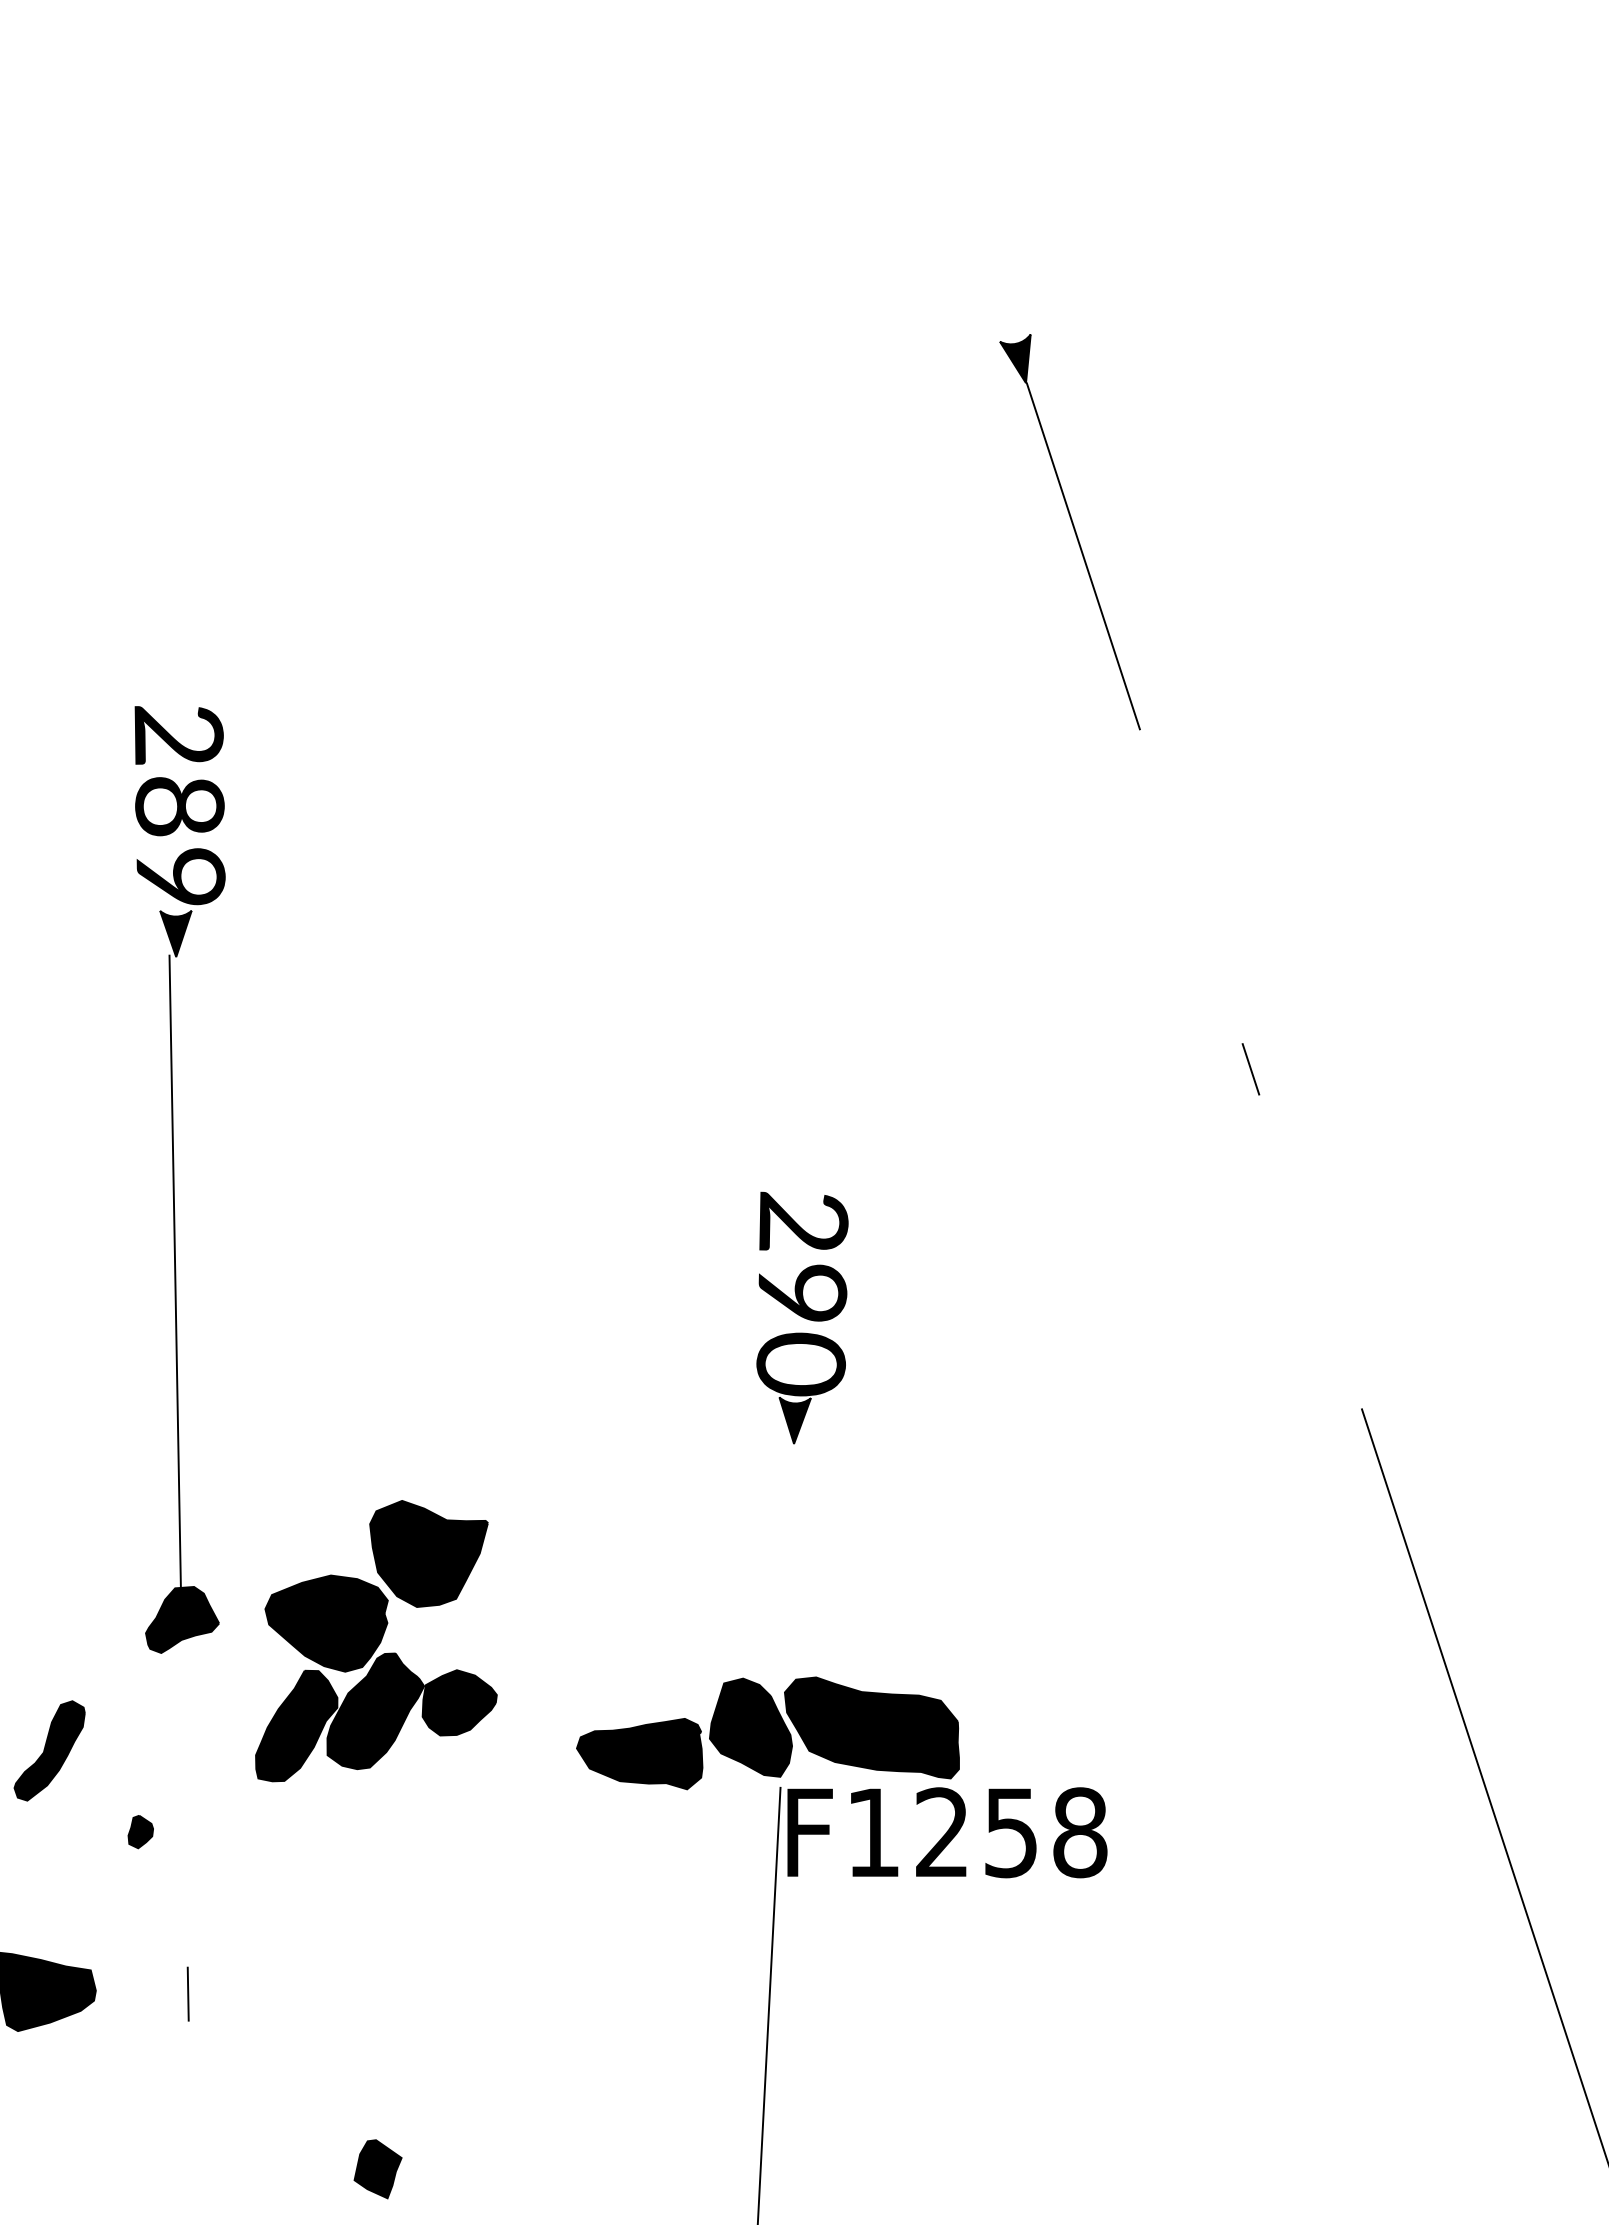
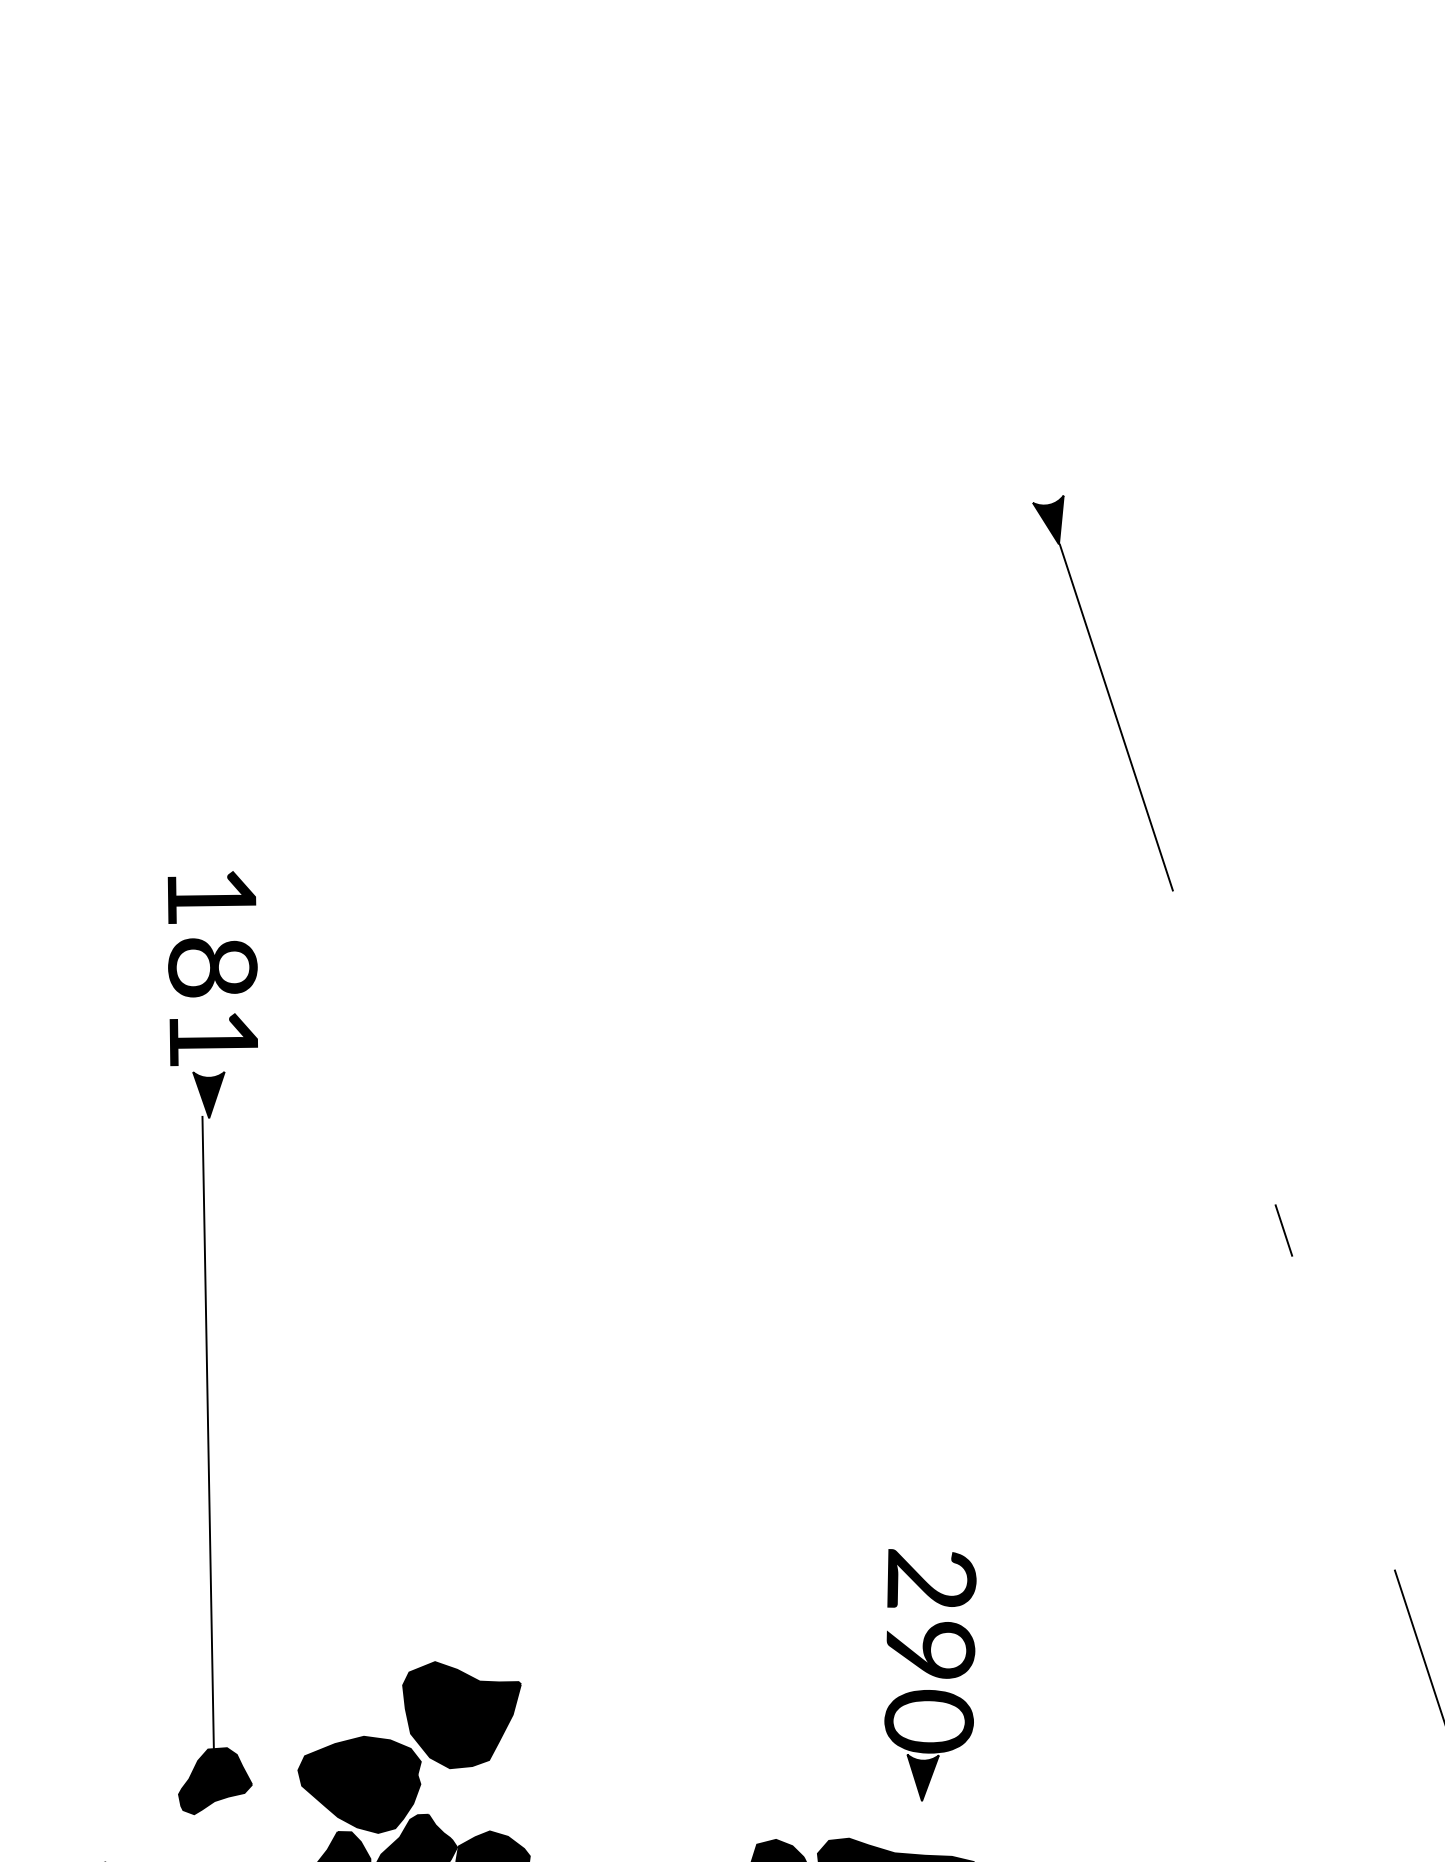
text: (179, 805) -> (212, 966), 289 -> 181
part: (802, 1317) -> (930, 1674), moved

